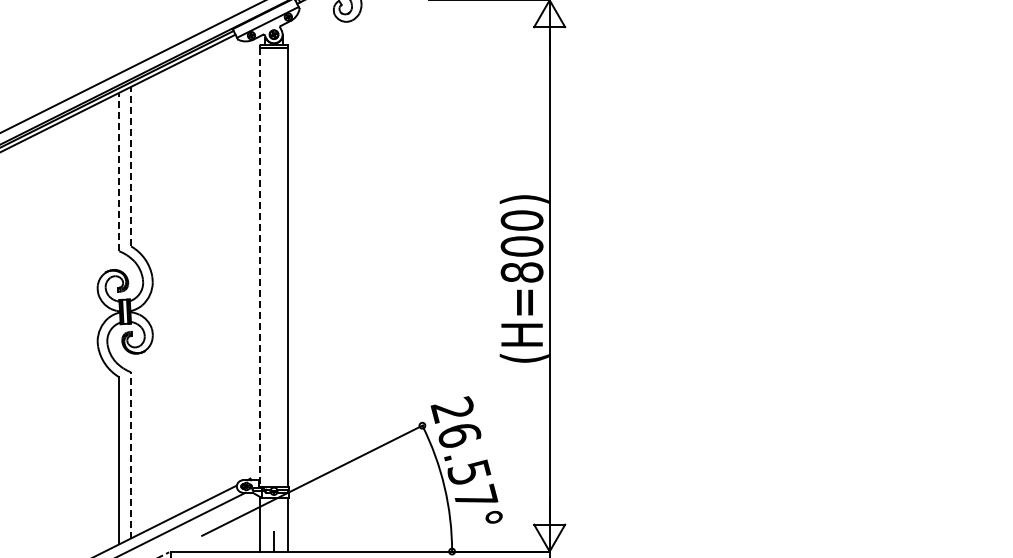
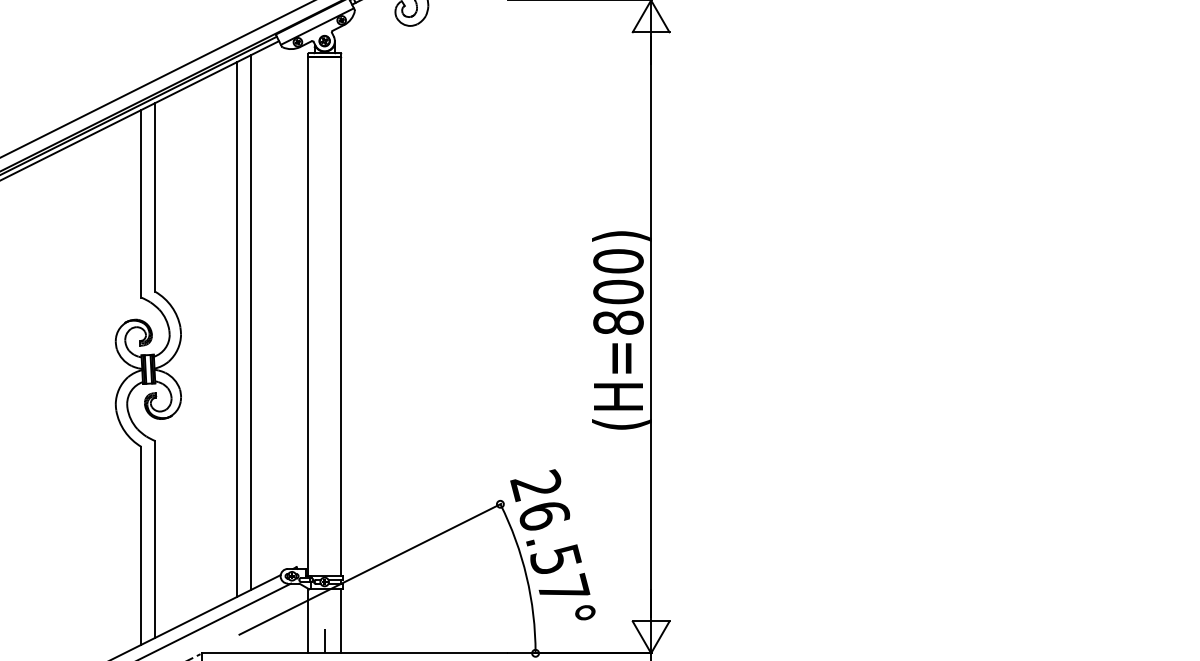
line: (131, 166) -> (155, 197), dashed -> solid
line: (119, 171) -> (141, 203), dashed -> solid
line: (260, 267) -> (308, 316), dashed -> solid
line: (211, 272) -> (250, 322), added
line: (199, 278) -> (236, 329), added
line: (131, 454) -> (155, 538), dashed -> solid

